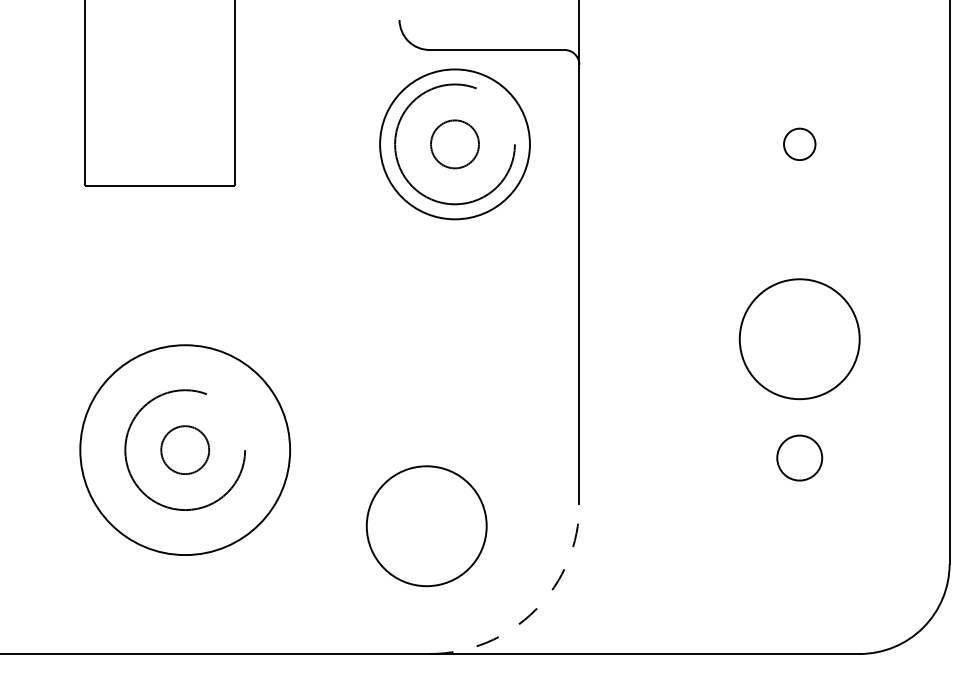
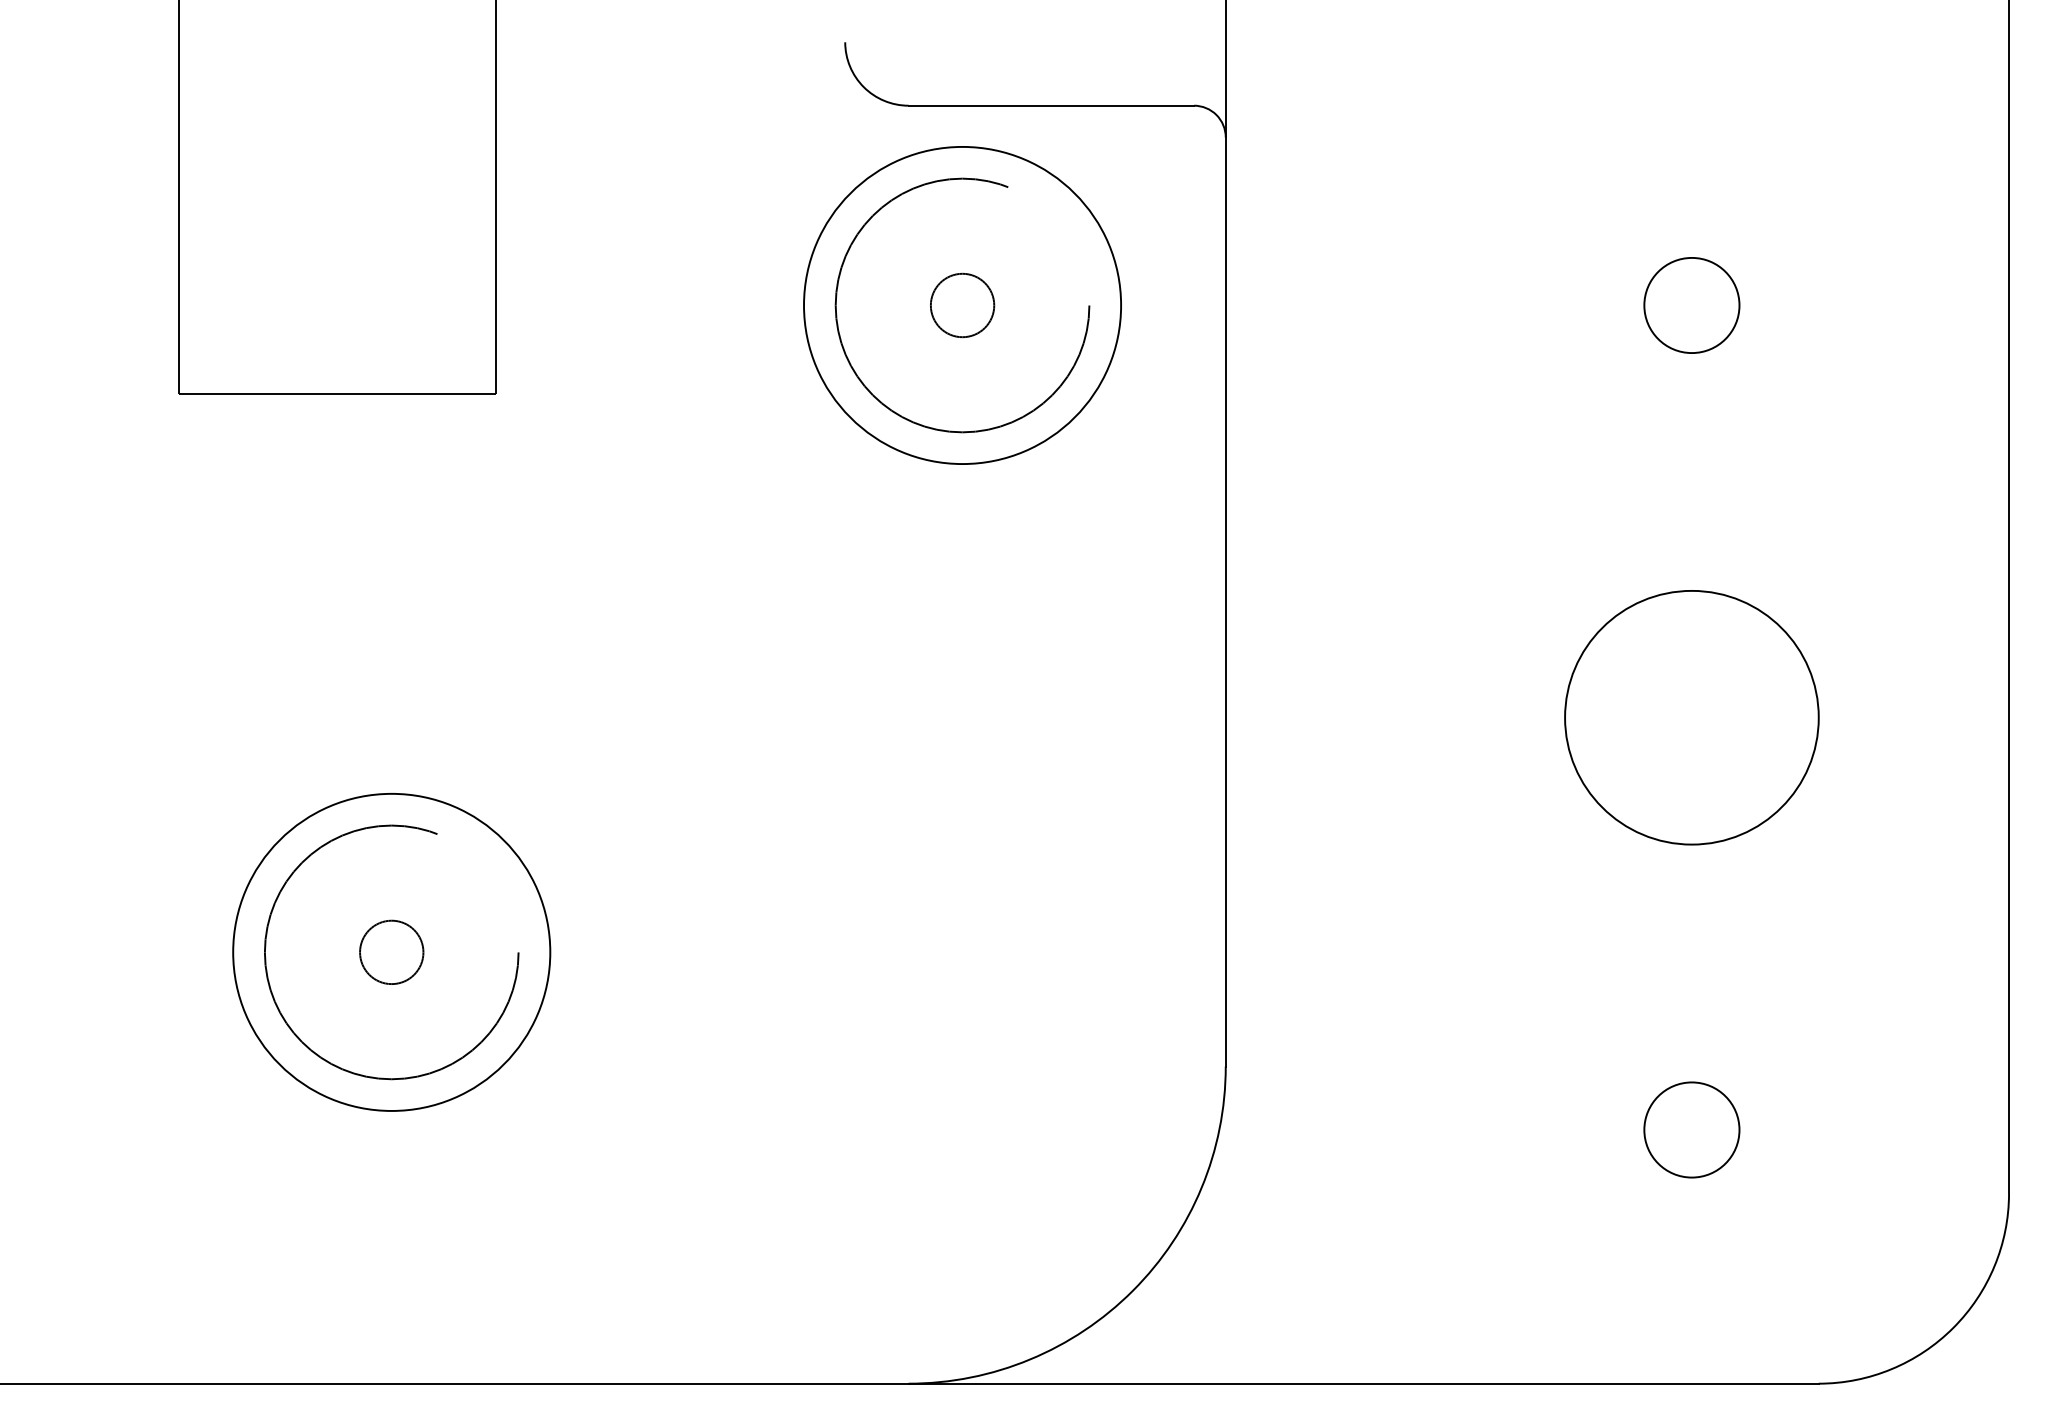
circle: (799, 143) -> (1691, 303), size x1.43
circle: (455, 144) -> (963, 305), size x0.62
circle: (185, 450) -> (392, 953), size x0.62
circle: (185, 450) -> (392, 953), size x0.71
circle: (799, 457) -> (1691, 1128), moved
circle: (426, 526) -> (902, 1113), removed
arc: (535, 610) -> (1132, 1291), dashed -> solid

